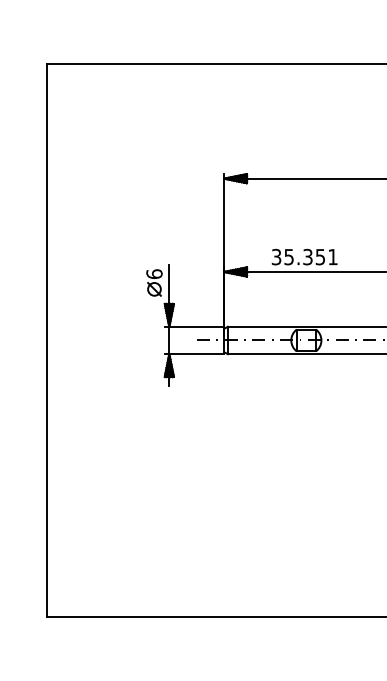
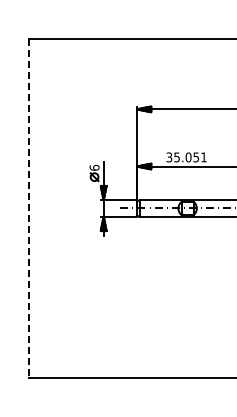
text: (307, 257) -> (188, 157), 35.351 -> 35.051
line: (46, 340) -> (28, 208), solid -> dashed

